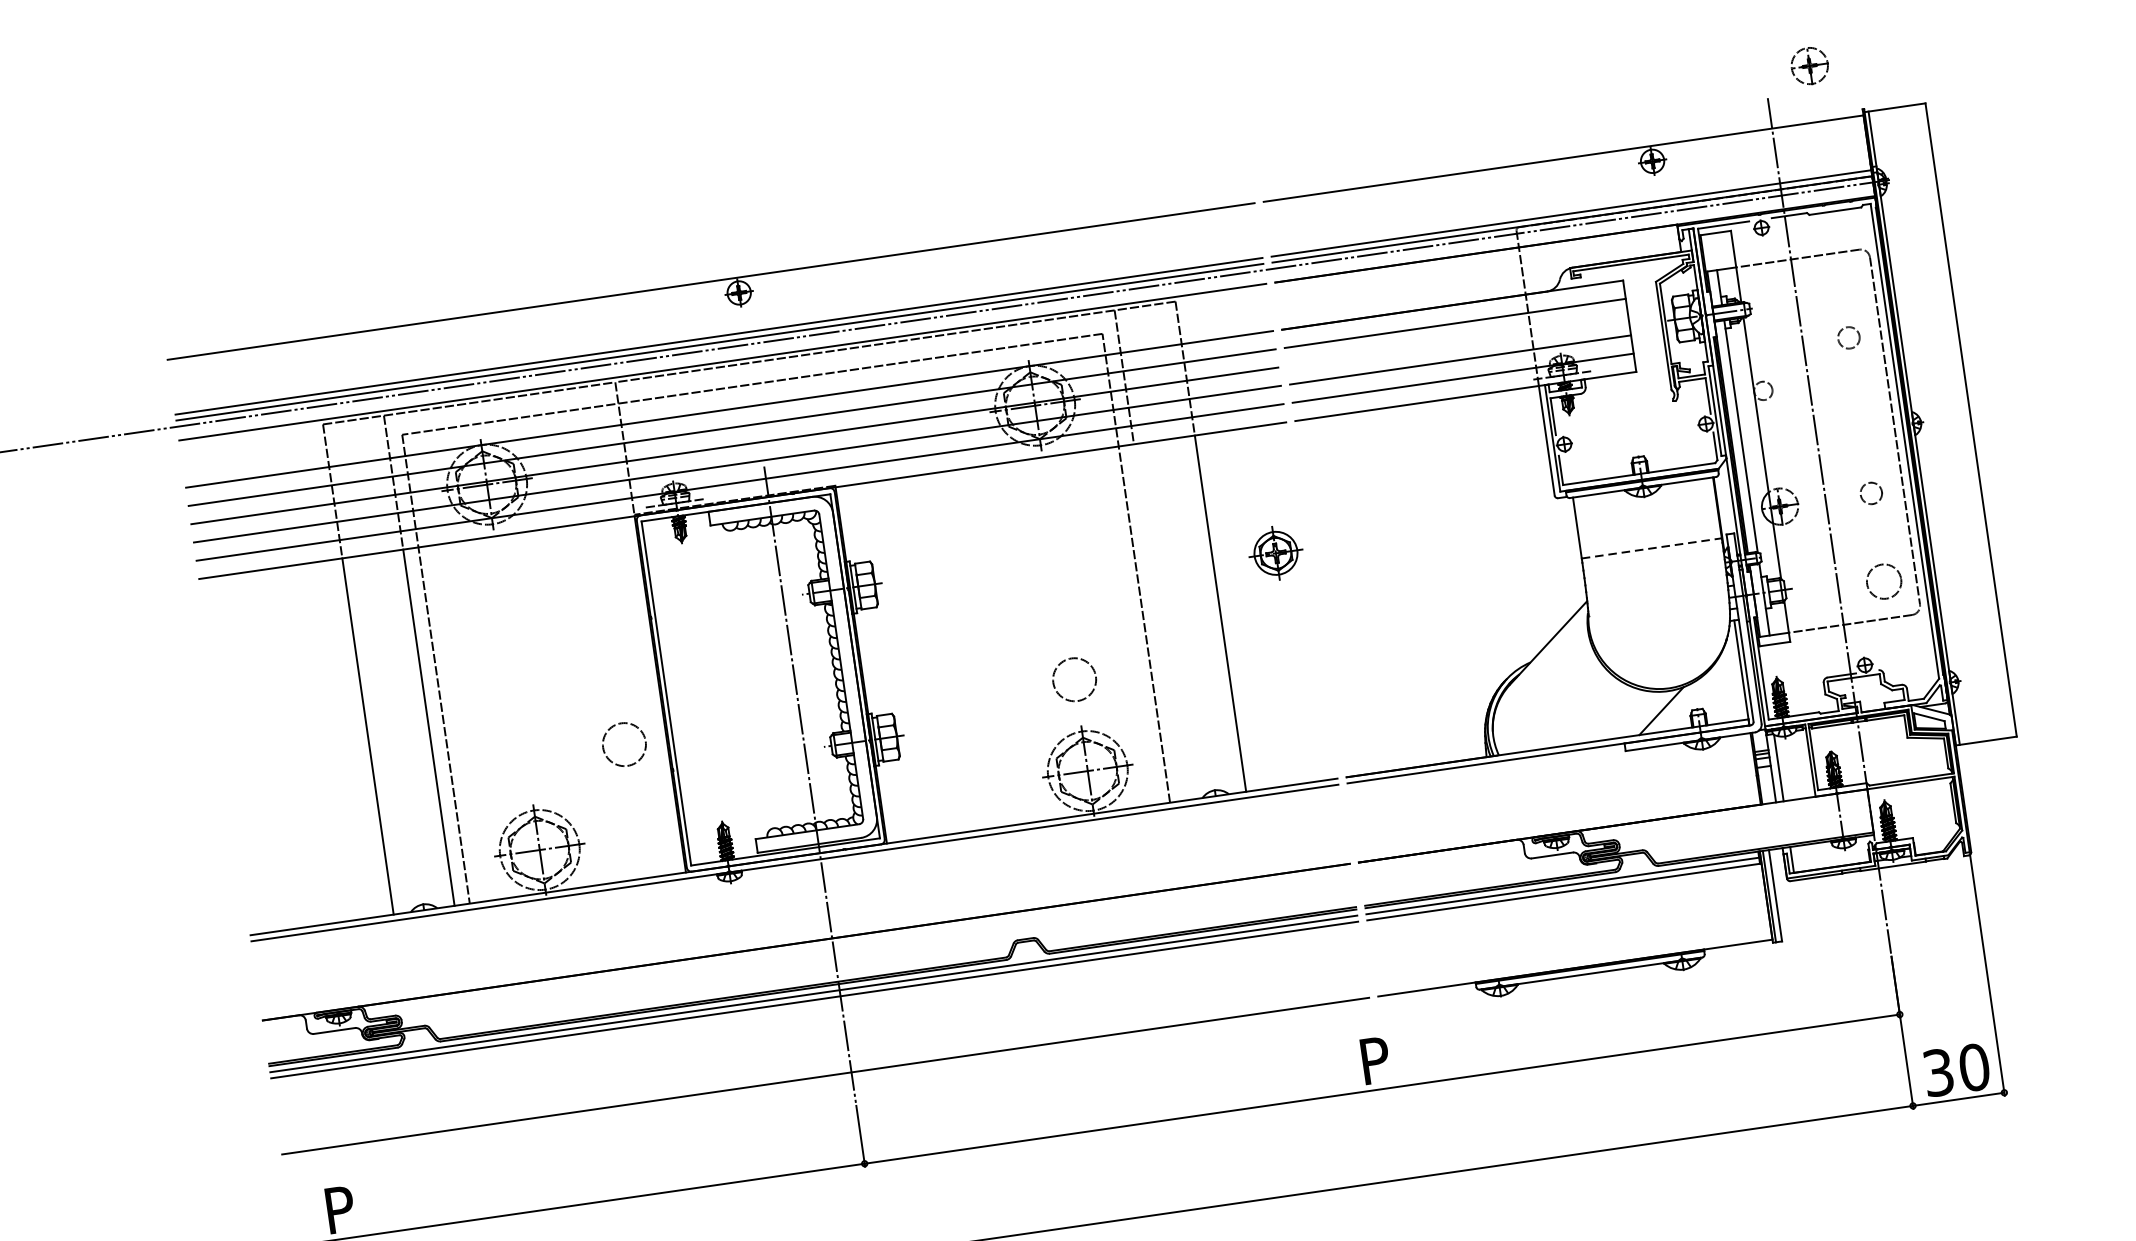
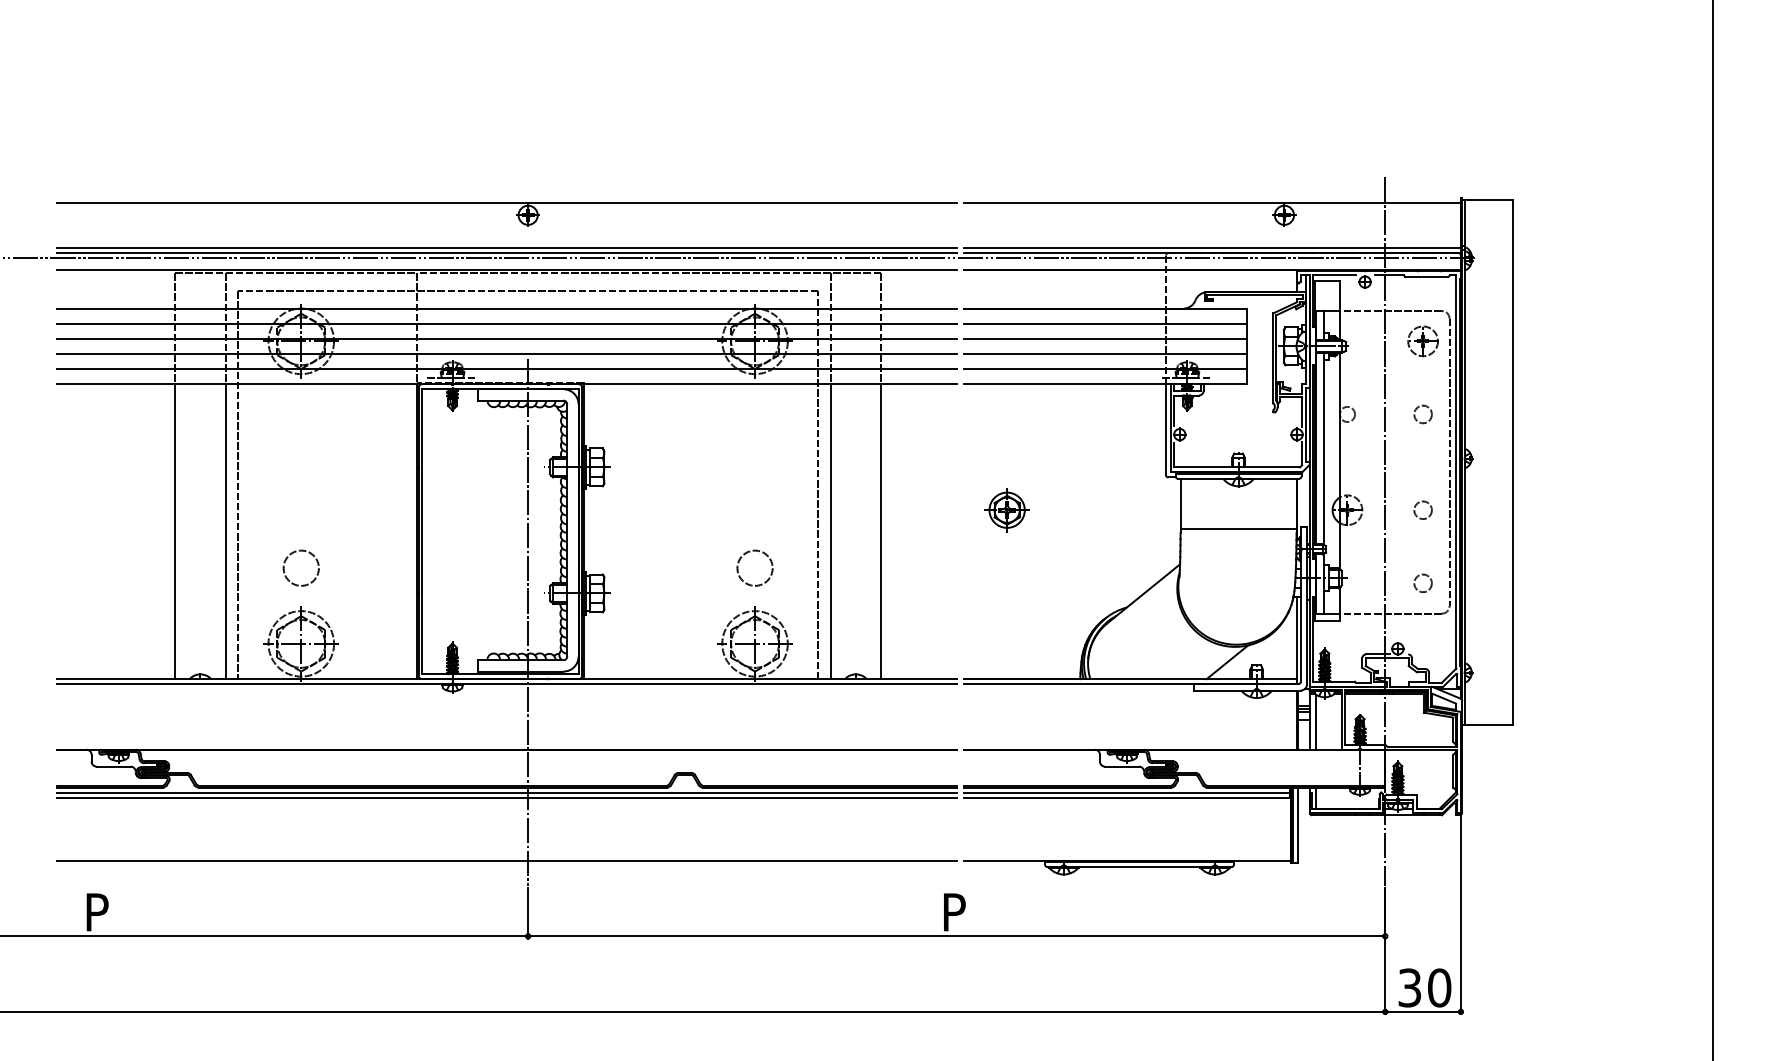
part: (1809, 66) -> (1422, 341), moved
circle: (1848, 338) -> (1422, 414), moved
line: (1457, 341) -> (1105, 338), added
line: (1651, 548) -> (1238, 529), dashed -> solid
part: (1275, 553) -> (1006, 510), moved
circle: (1883, 582) -> (1422, 583), size x0.62
line: (1159, 622) -> (830, 531), added
circle: (623, 743) -> (300, 567), moved

